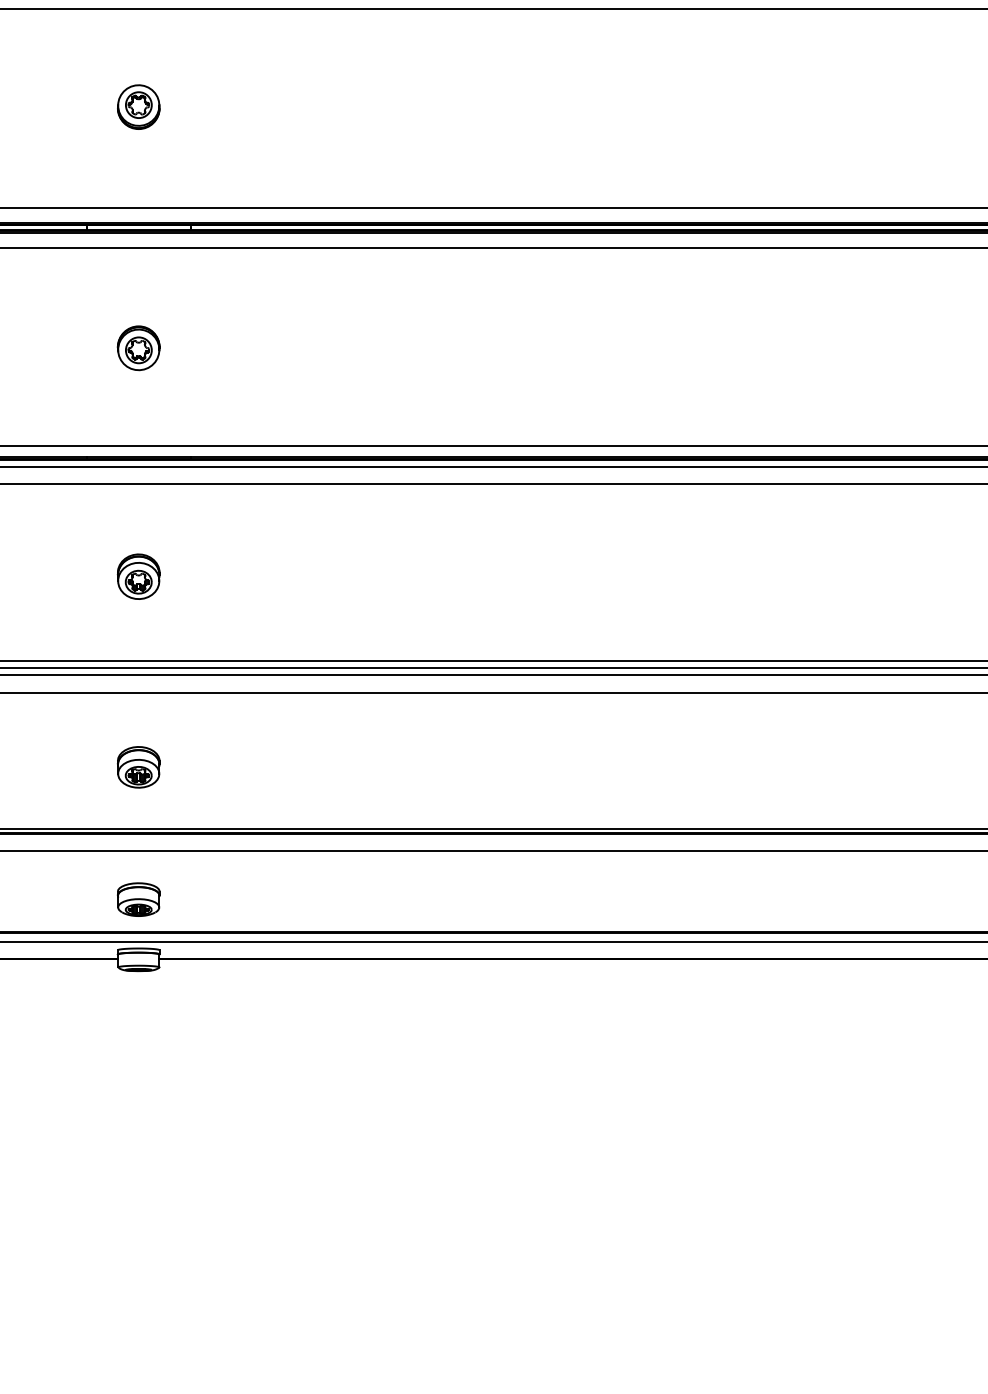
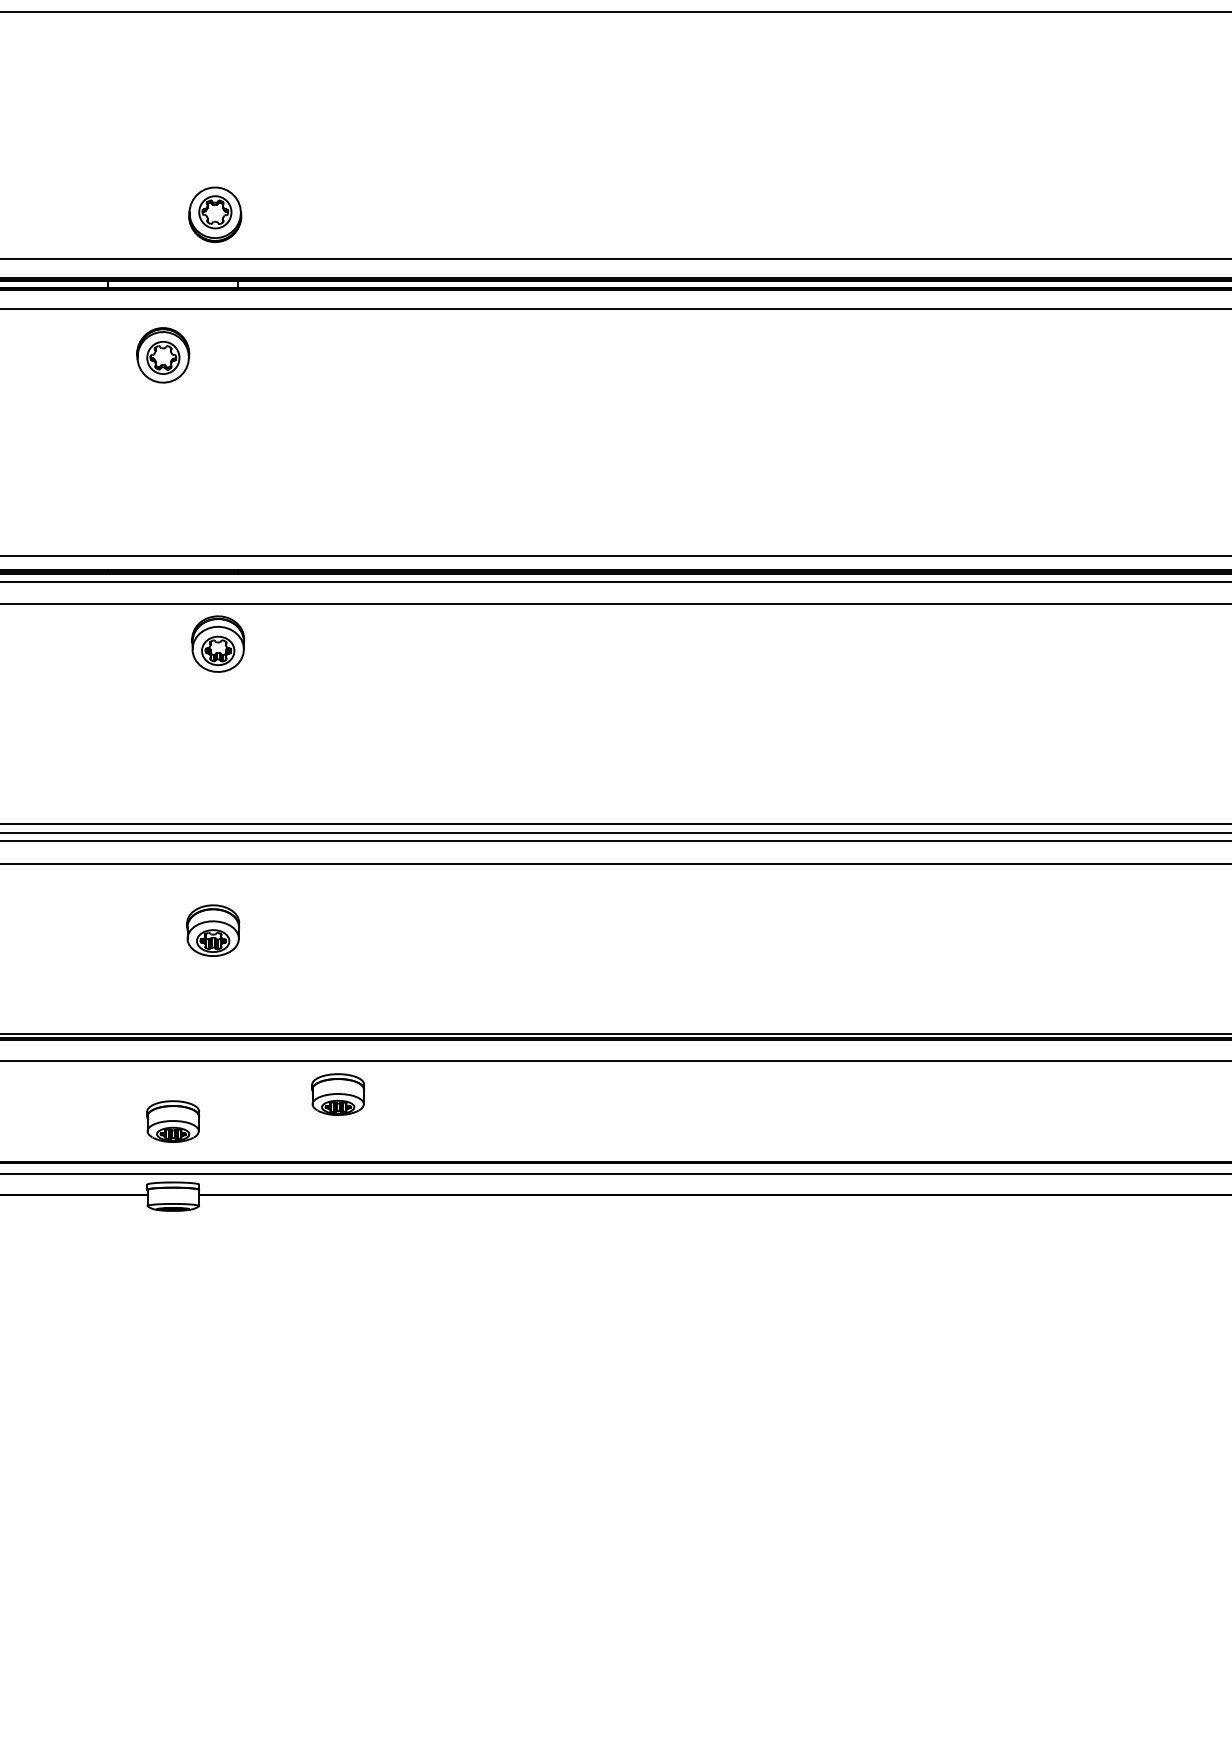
part: (138, 106) -> (215, 214), moved
part: (138, 348) -> (163, 355), moved
part: (138, 576) -> (218, 643), moved
part: (138, 767) -> (213, 930), moved
part: (270, 877) -> (337, 1094), added

